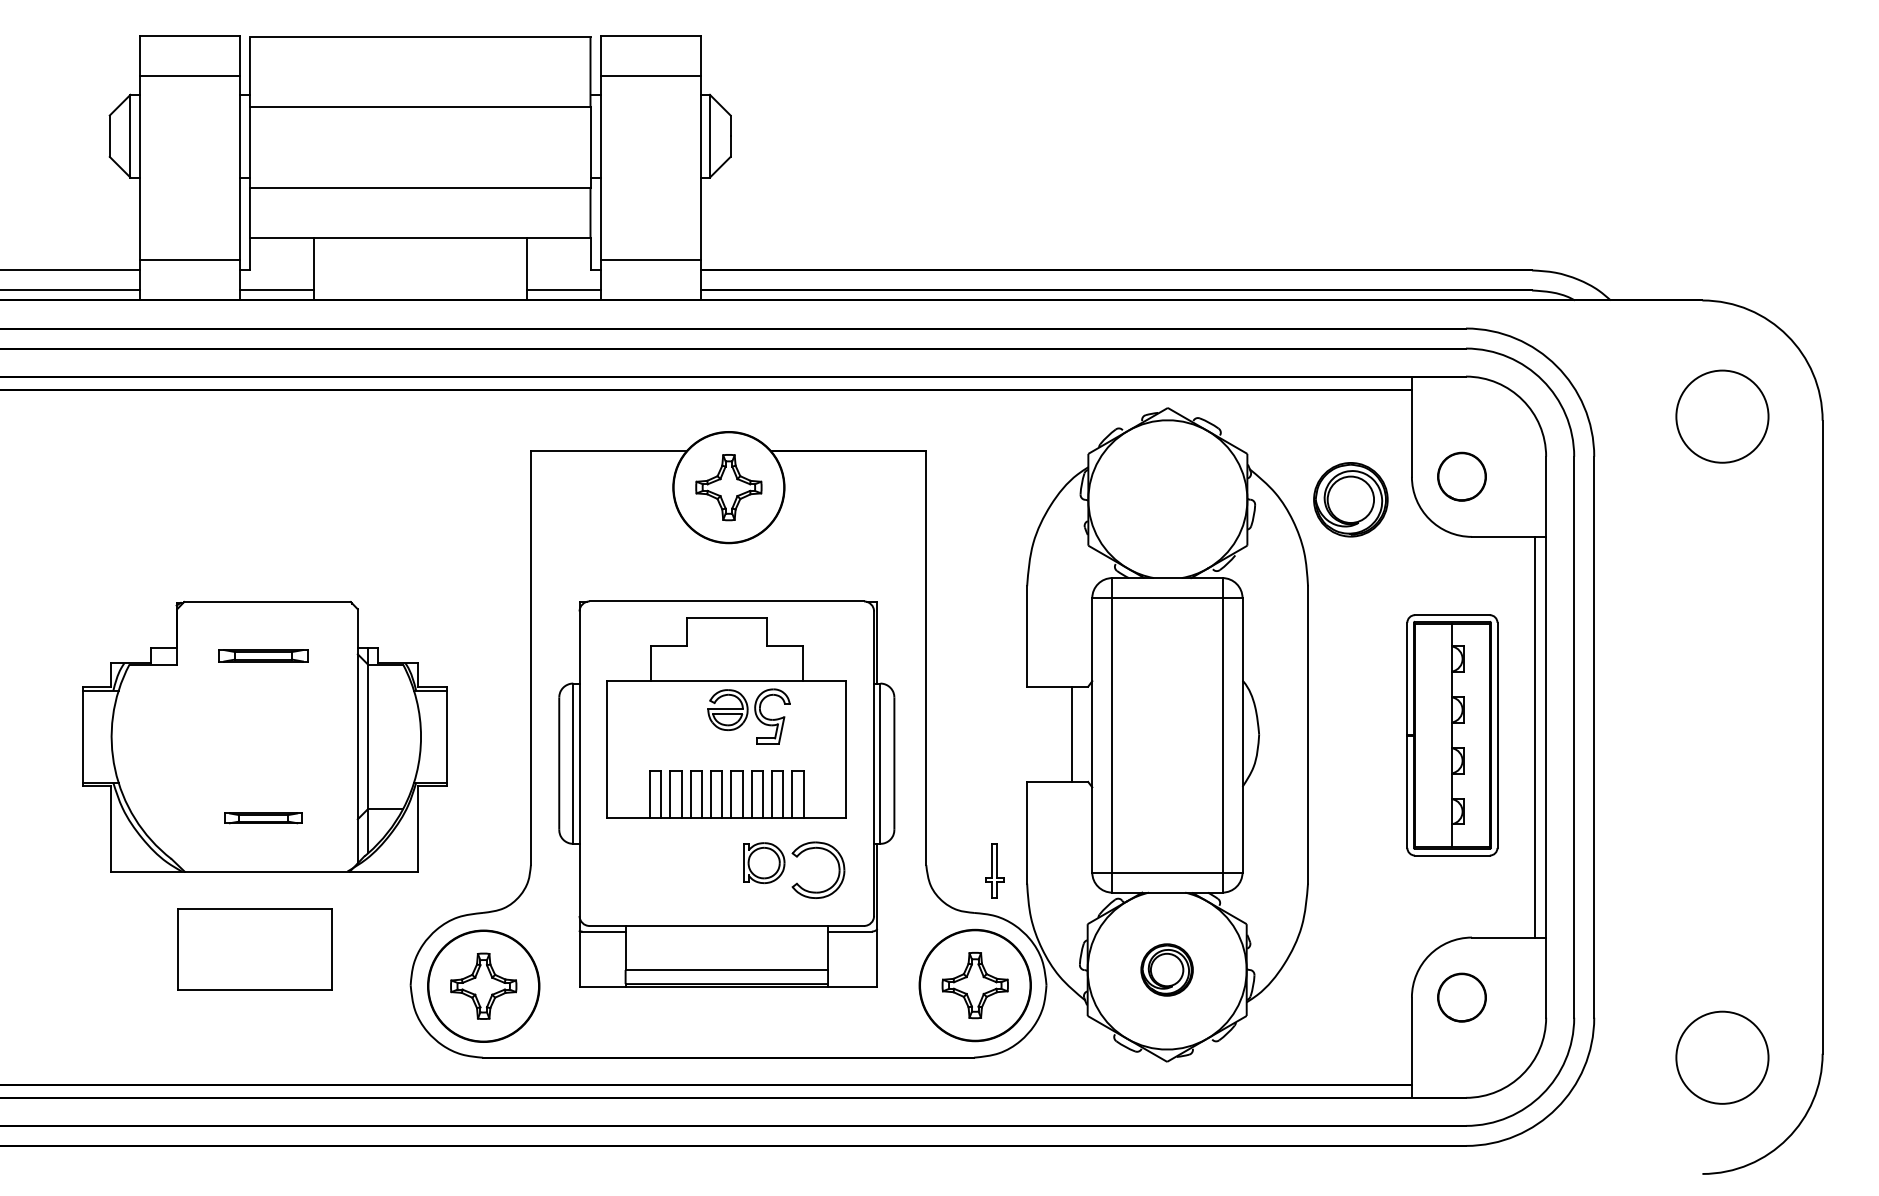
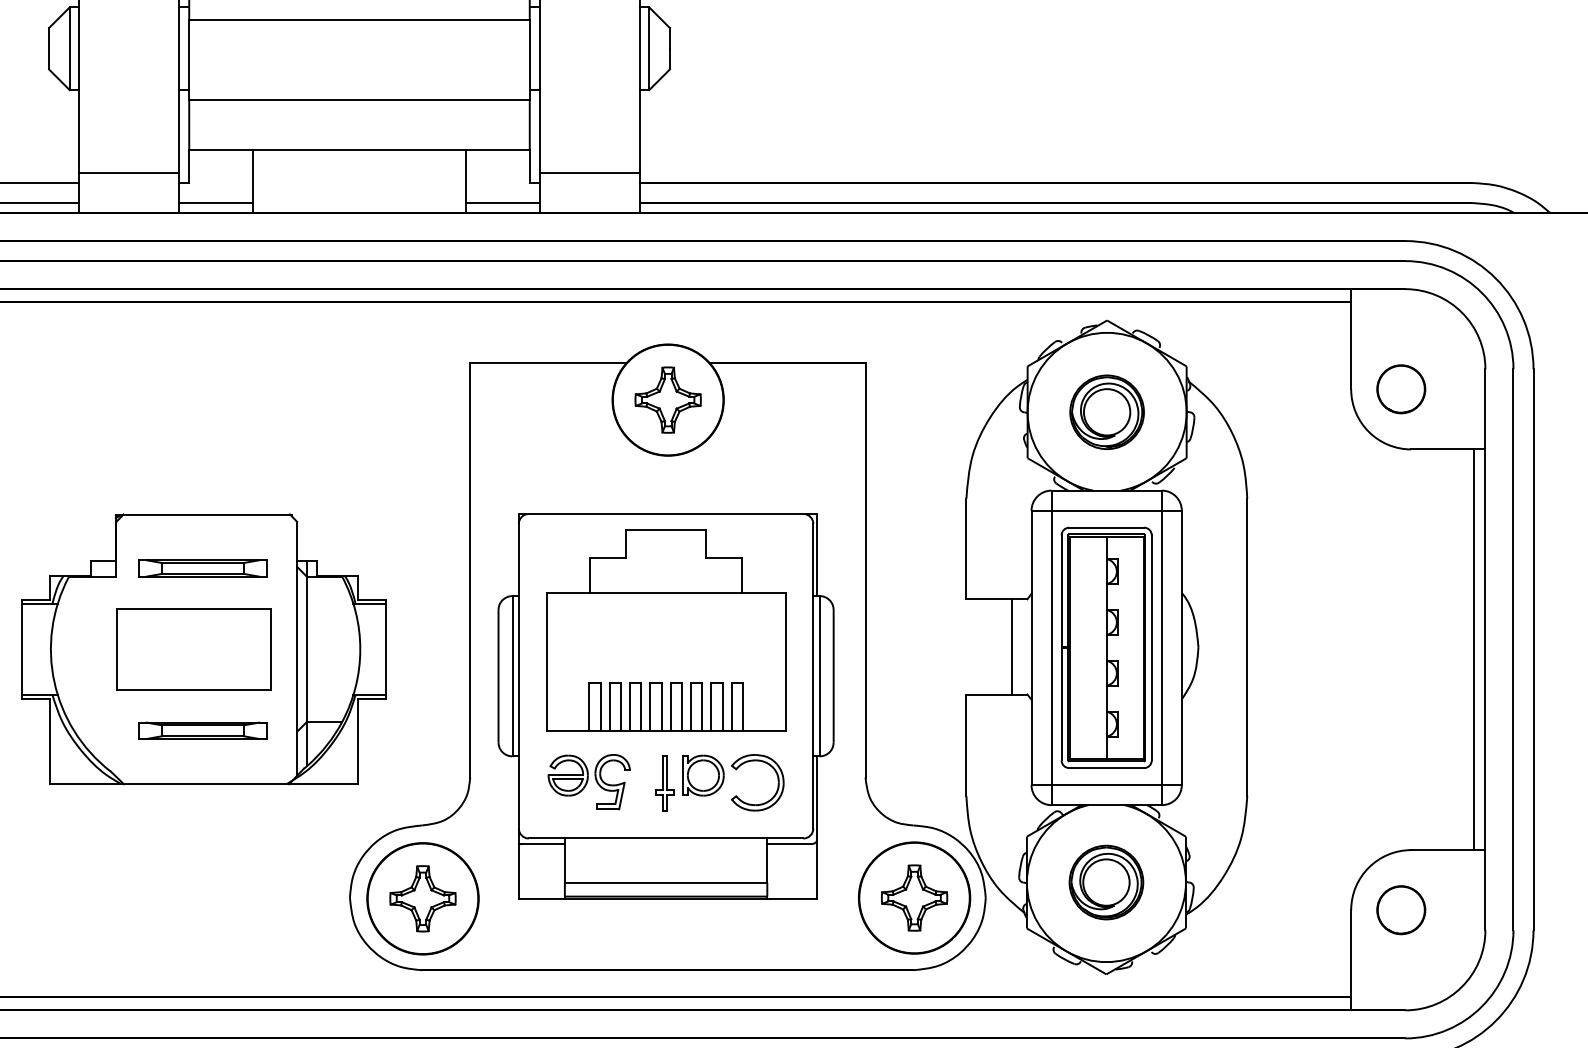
part: (1350, 499) -> (1106, 412), moved
part: (263, 655) -> (202, 568), size x1.43
part: (748, 716) -> (588, 782), moved
part: (1452, 735) -> (1106, 648), moved
part: (263, 818) -> (202, 731), size x1.67
part: (994, 870) -> (664, 783), moved
part: (254, 949) -> (193, 649), moved
part: (1166, 969) -> (1105, 882), size x1.43

